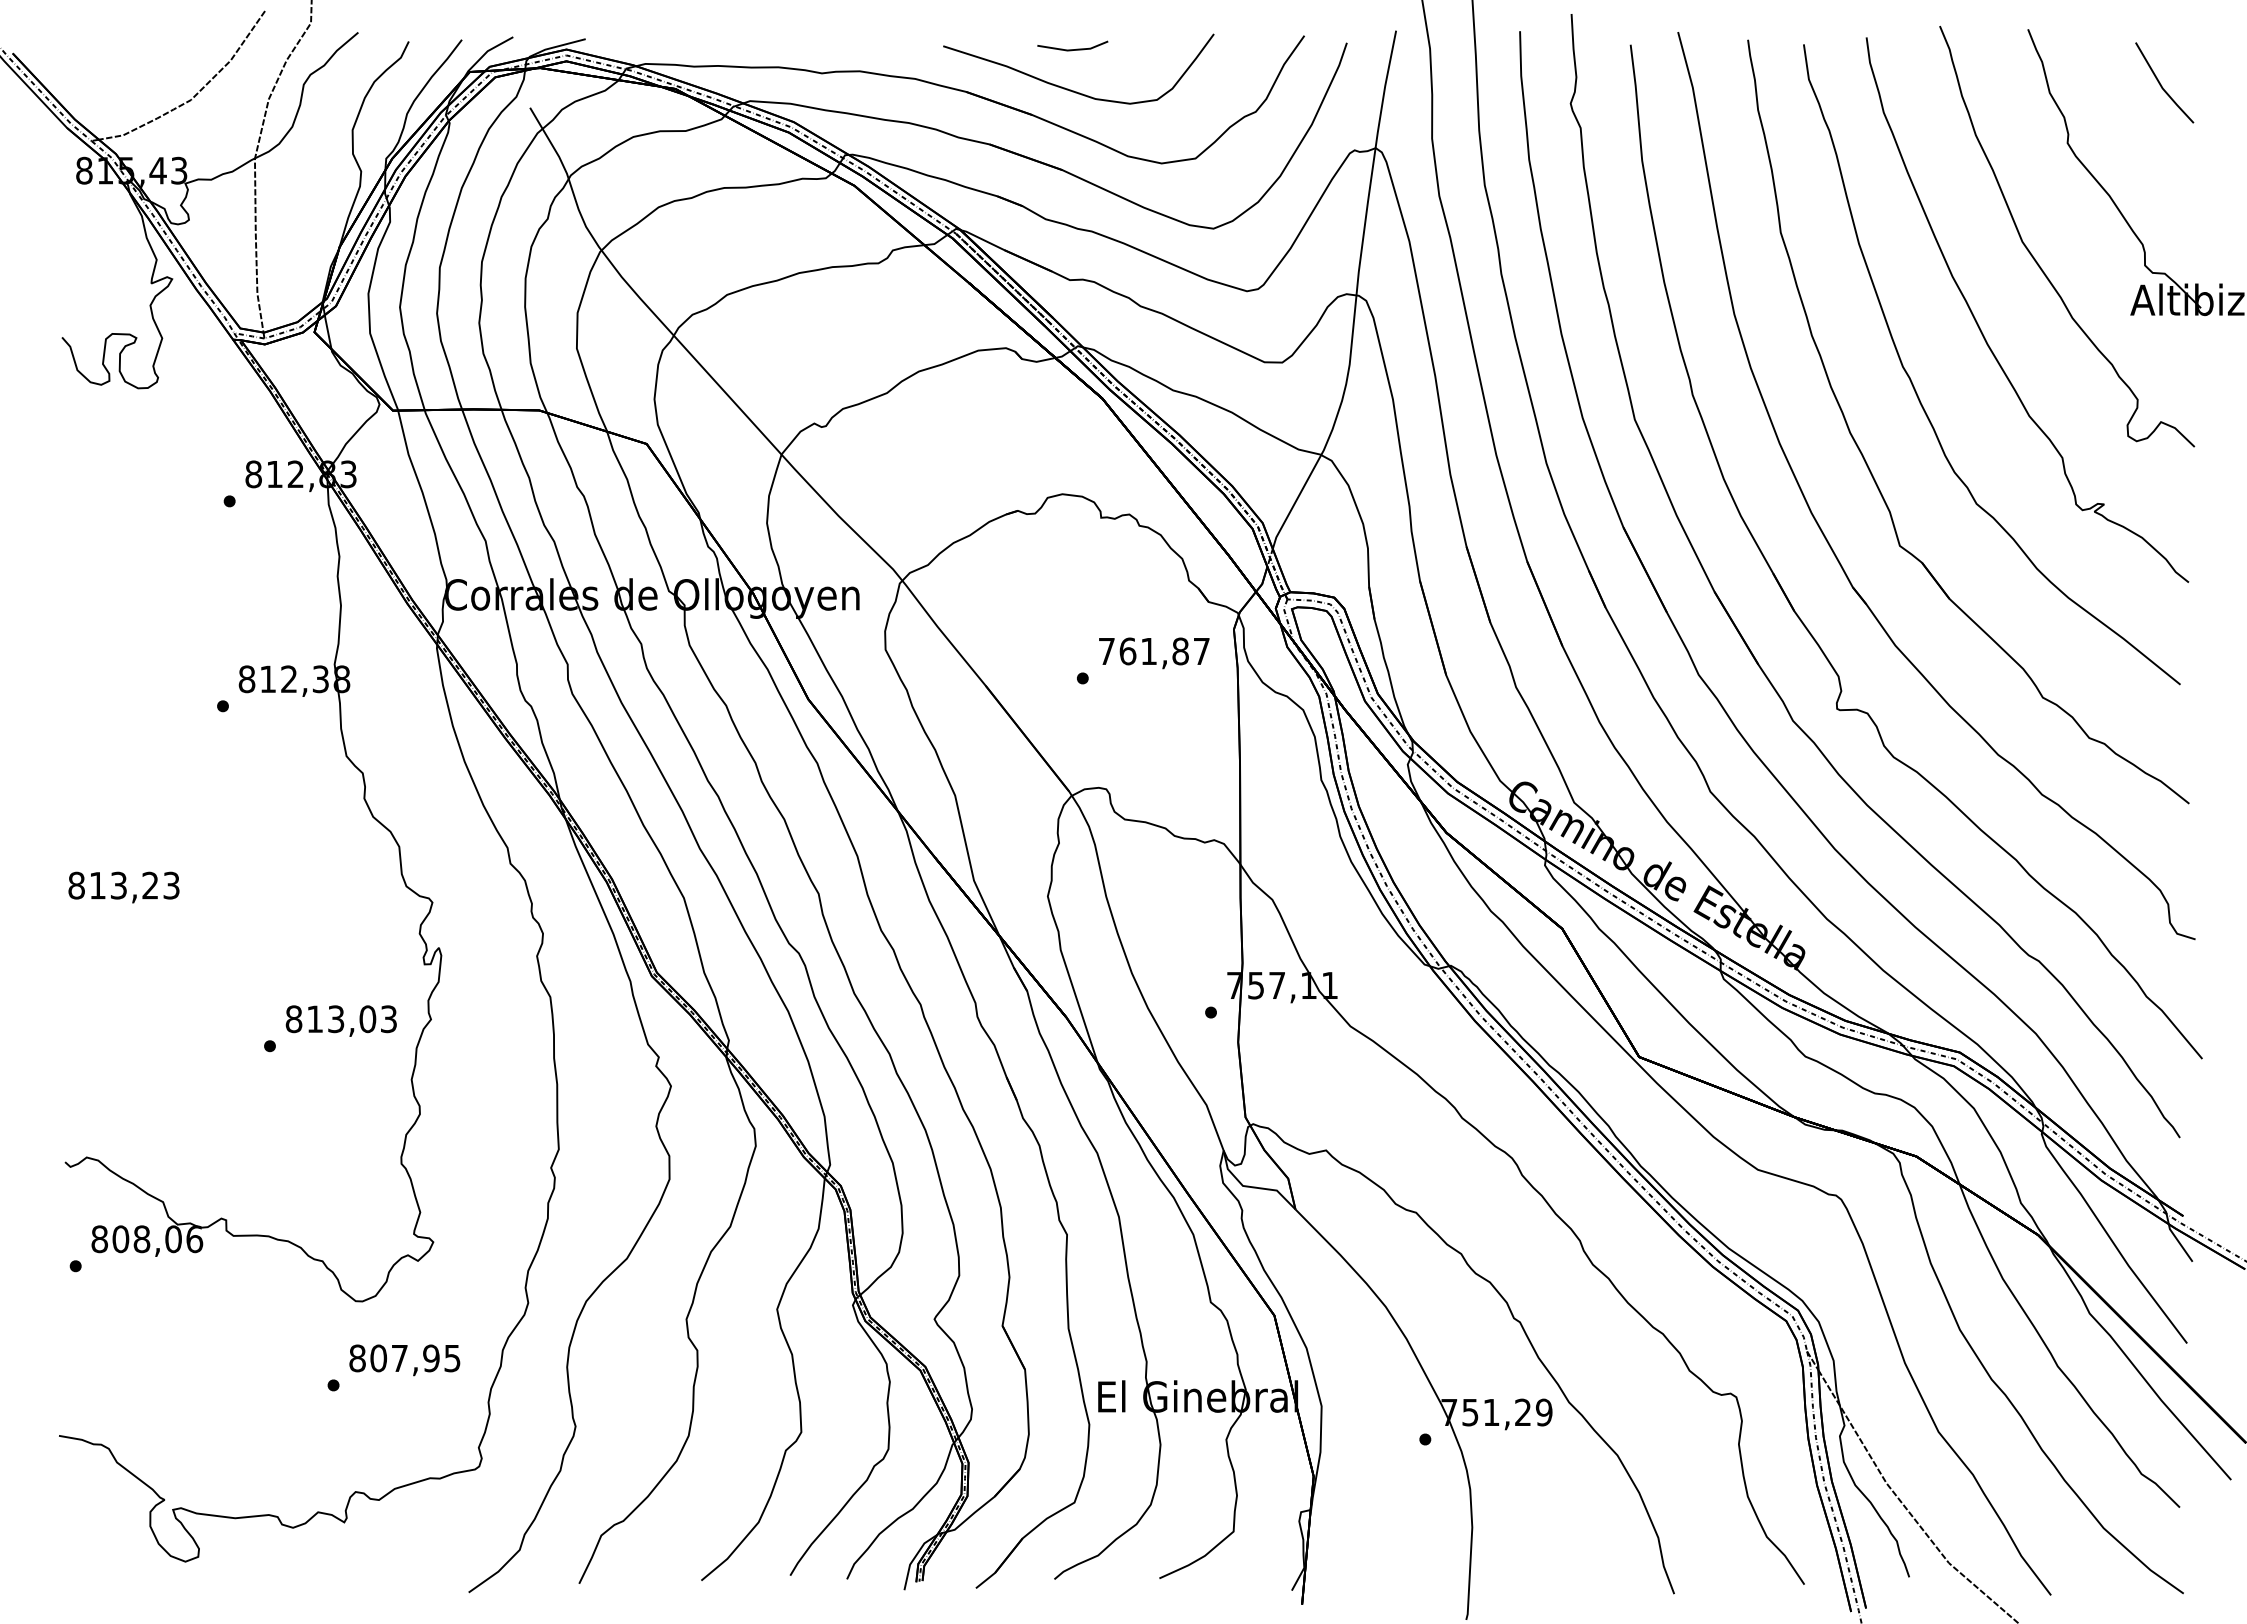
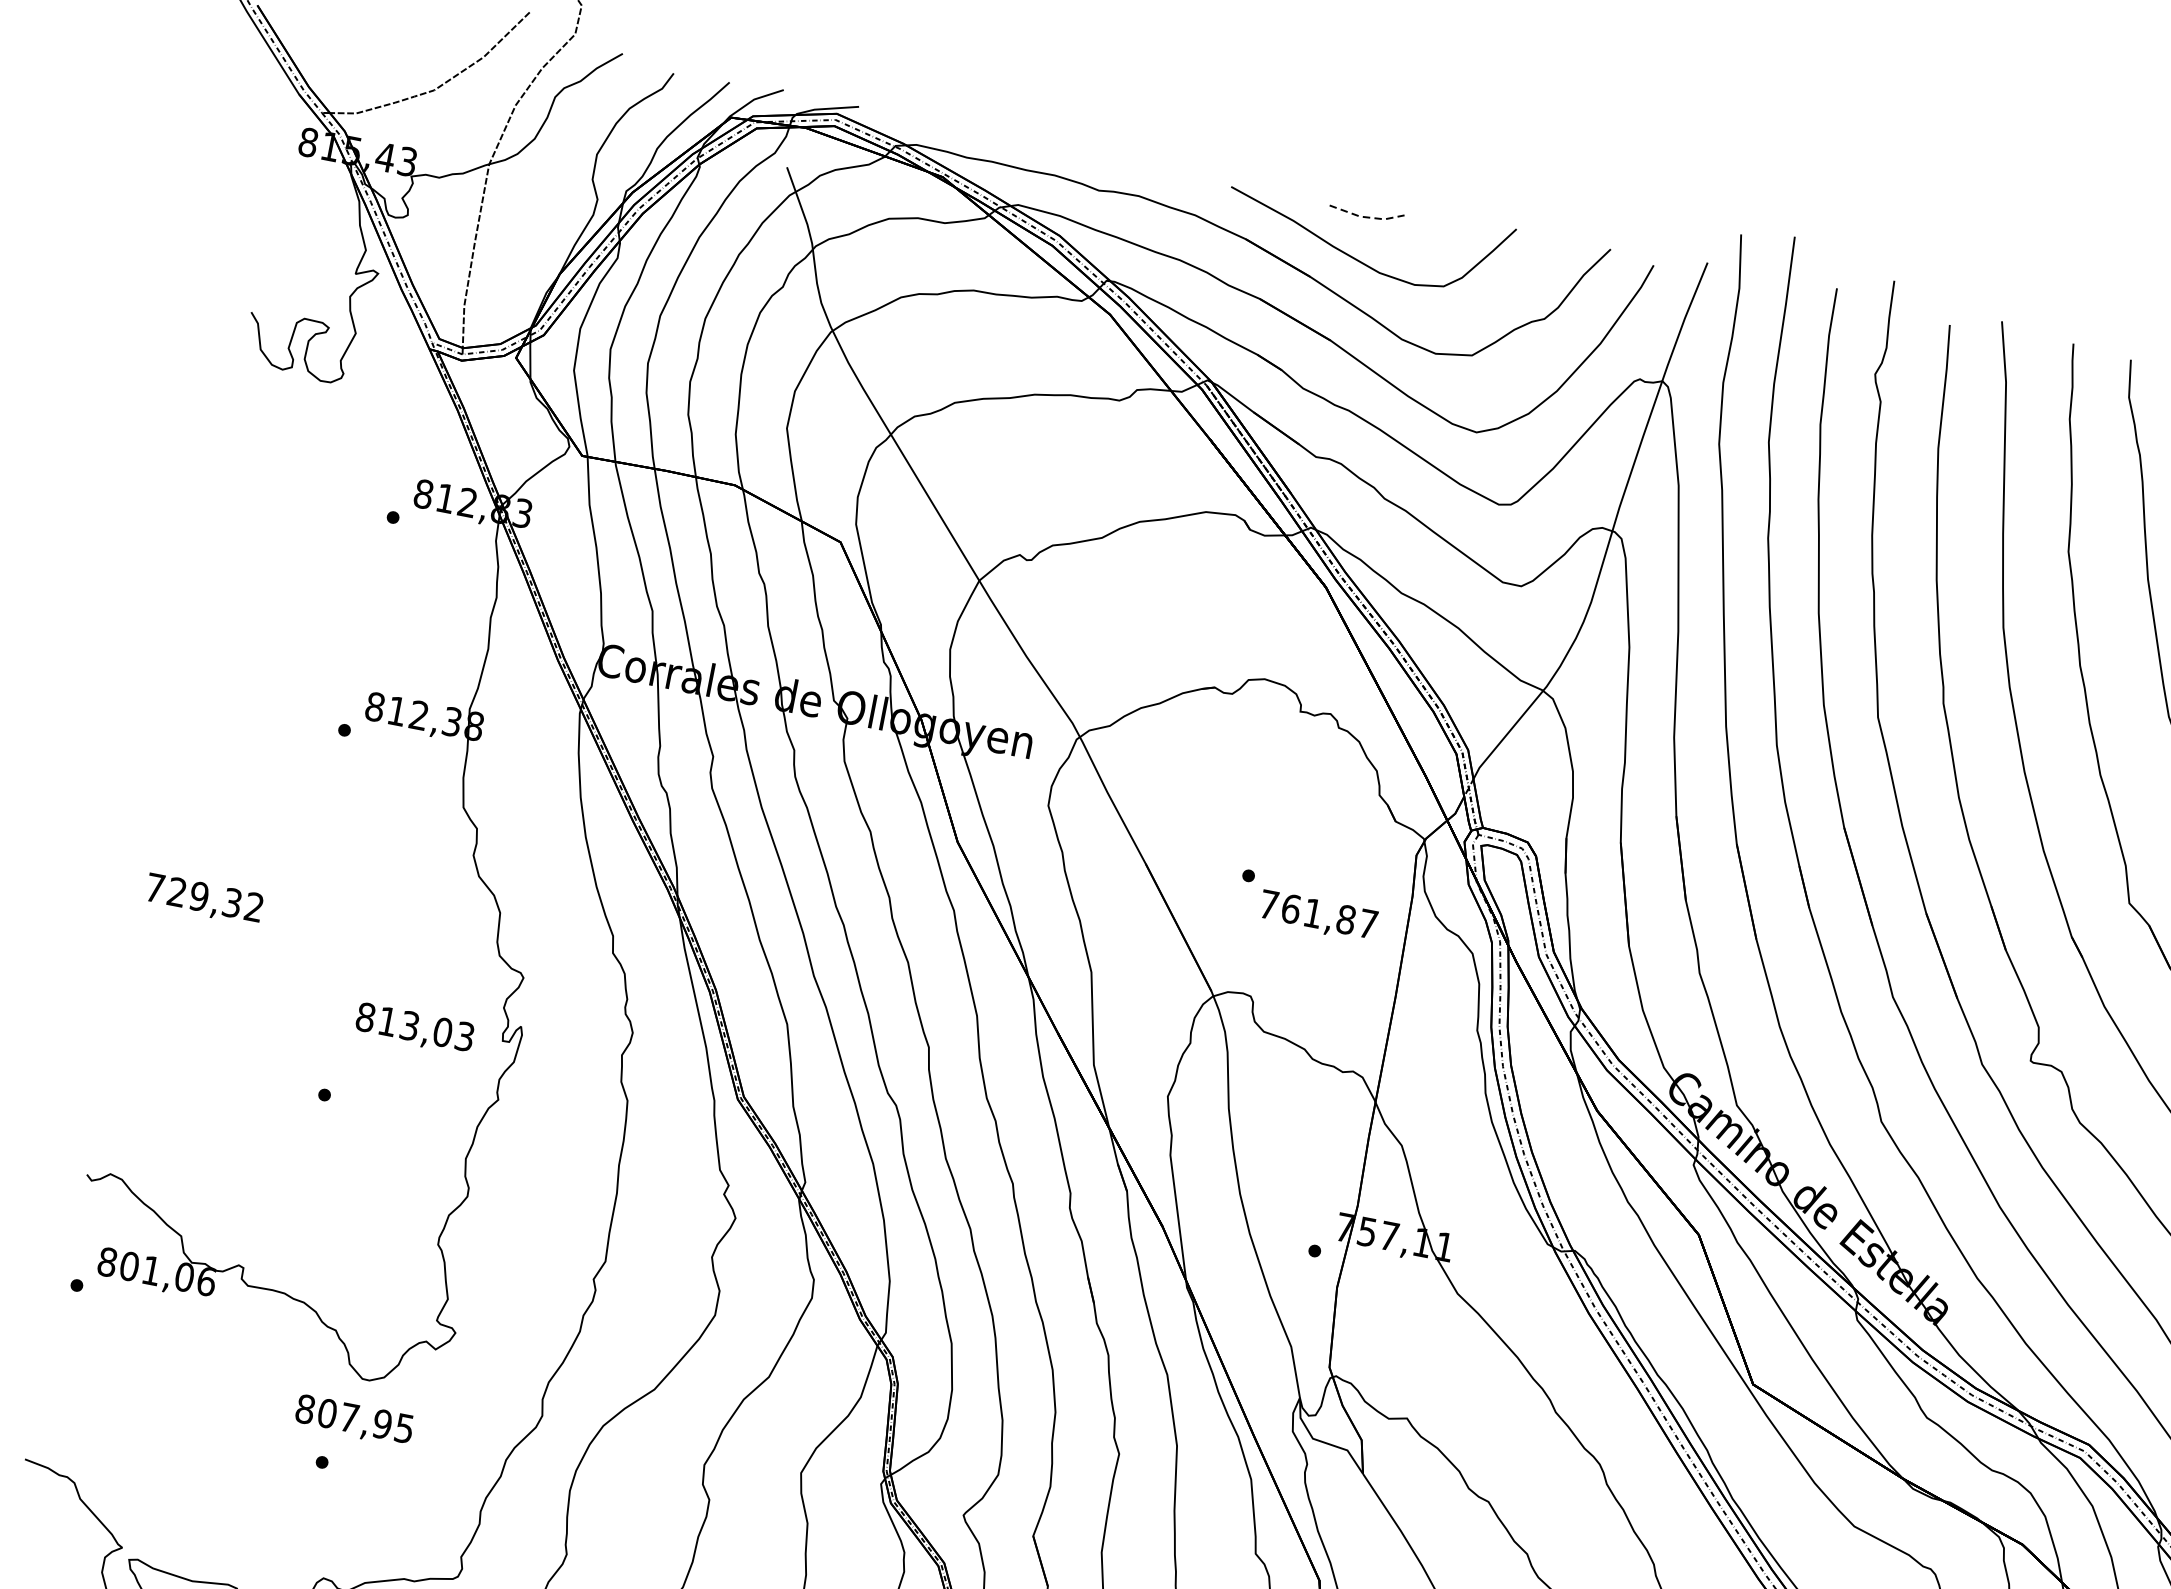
line: (1074, 50) -> (1367, 217), solid -> dashed
text: (1154, 653) -> (1318, 916), moved
text: (123, 885) -> (204, 897), 813,23 -> 729,32
text: (340, 1020) -> (414, 1028), moved
text: (141, 1239) -> (151, 1270), 808,06 -> 801,06
text: (404, 1360) -> (353, 1420), moved

